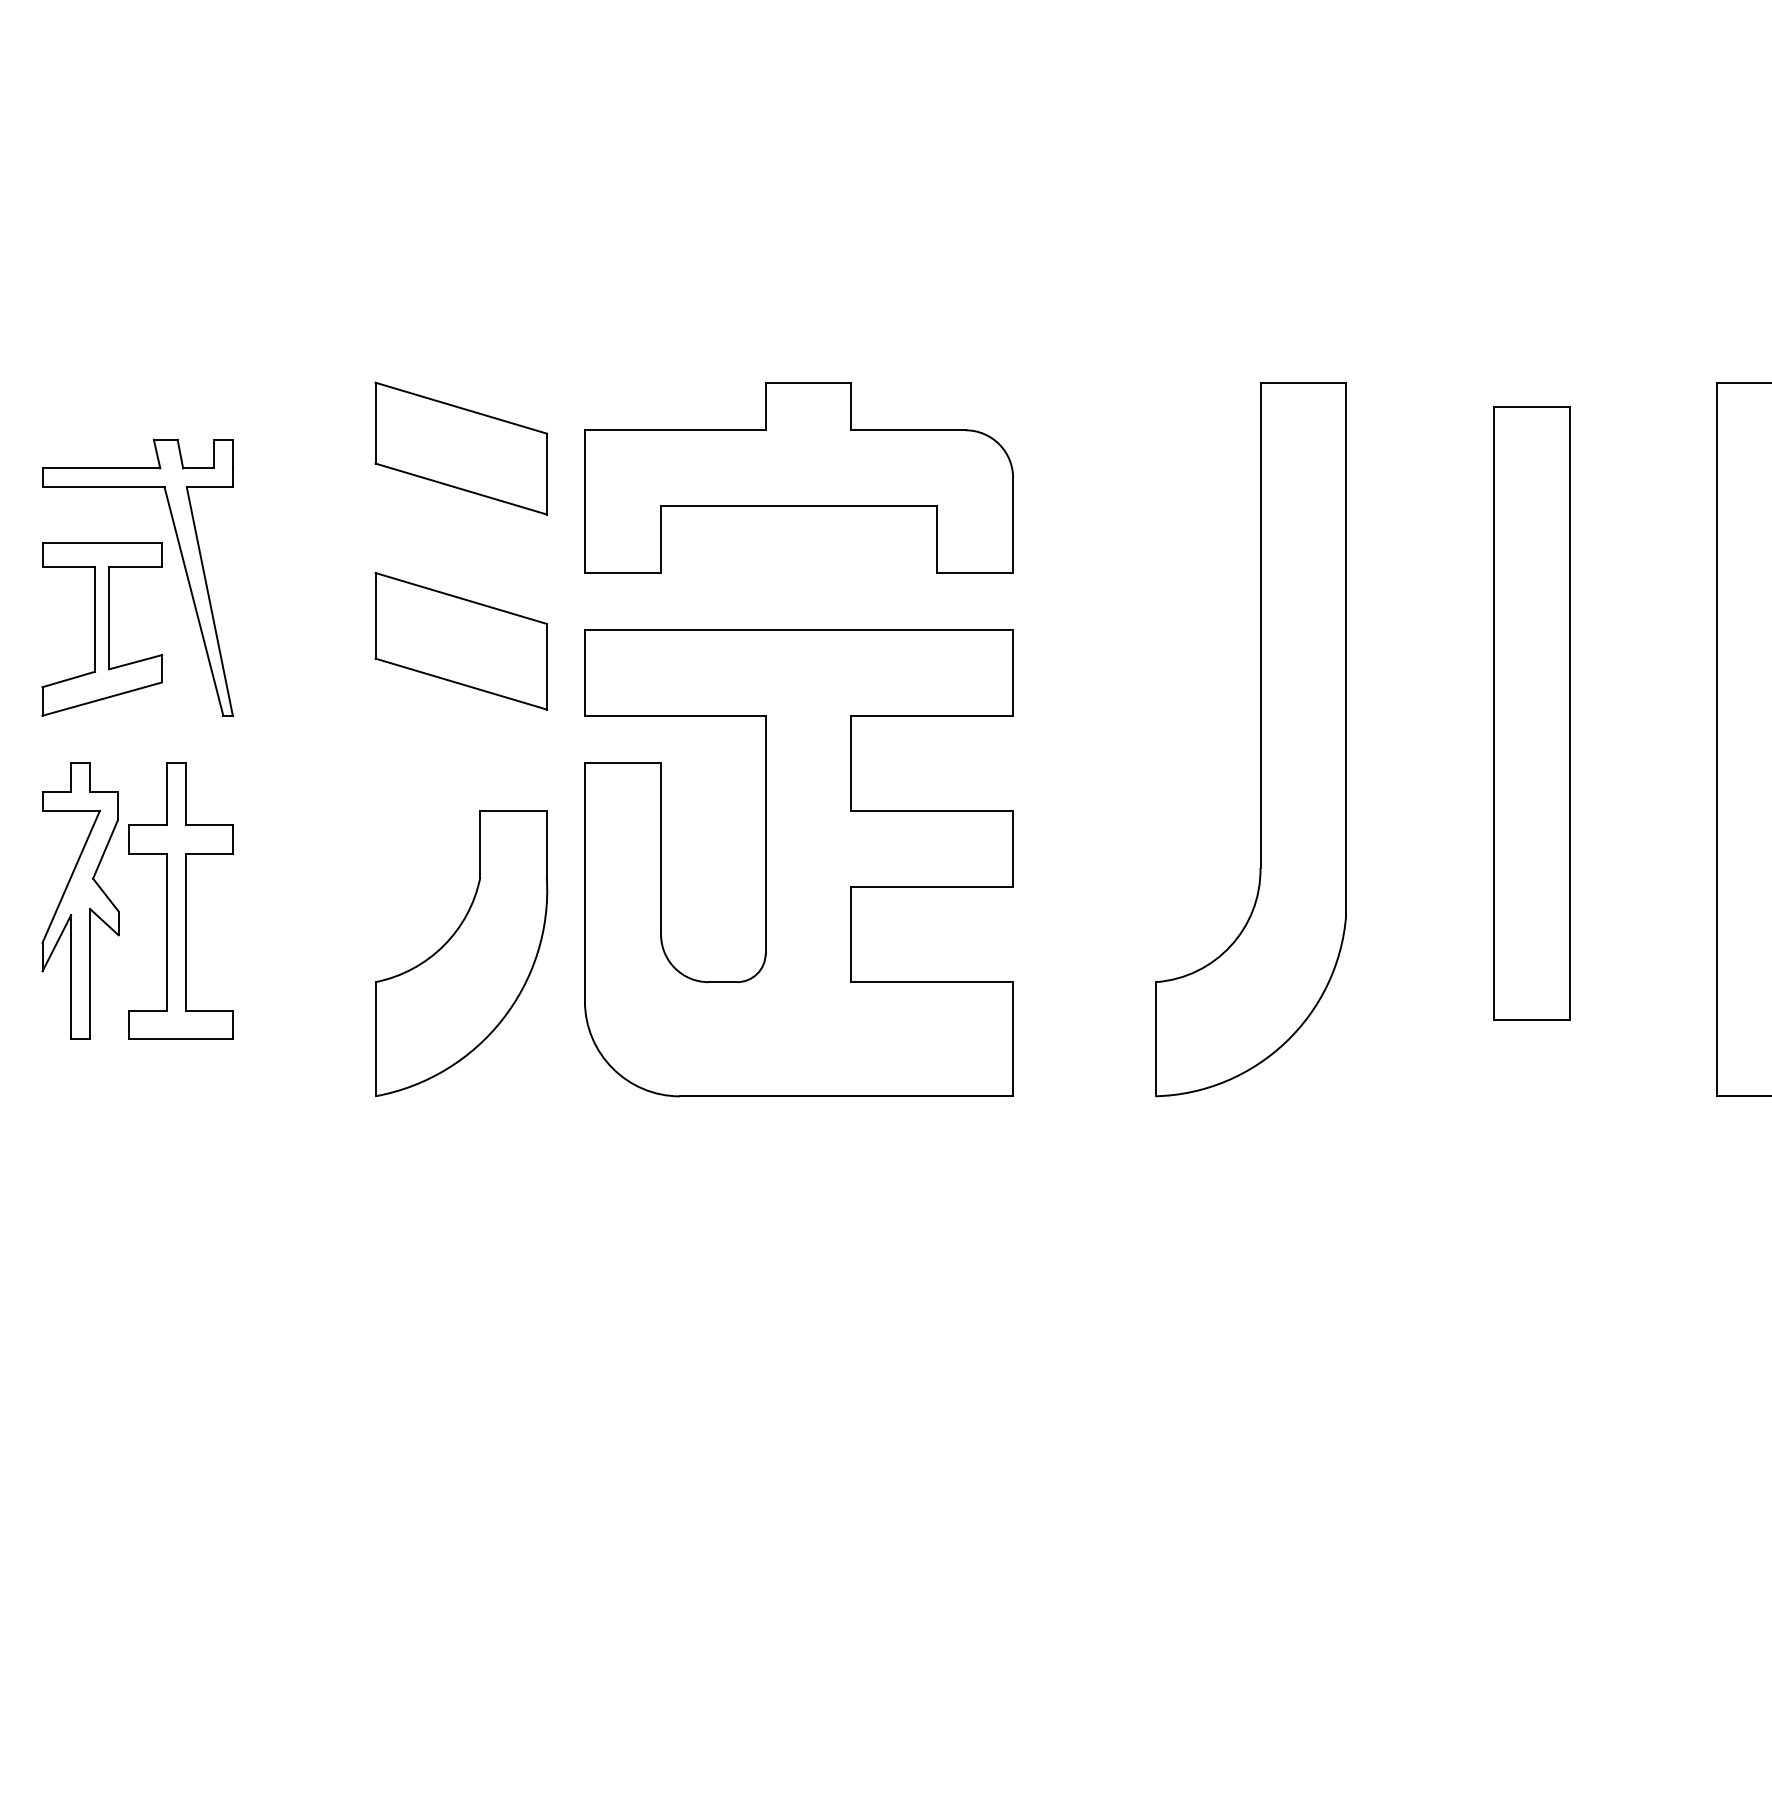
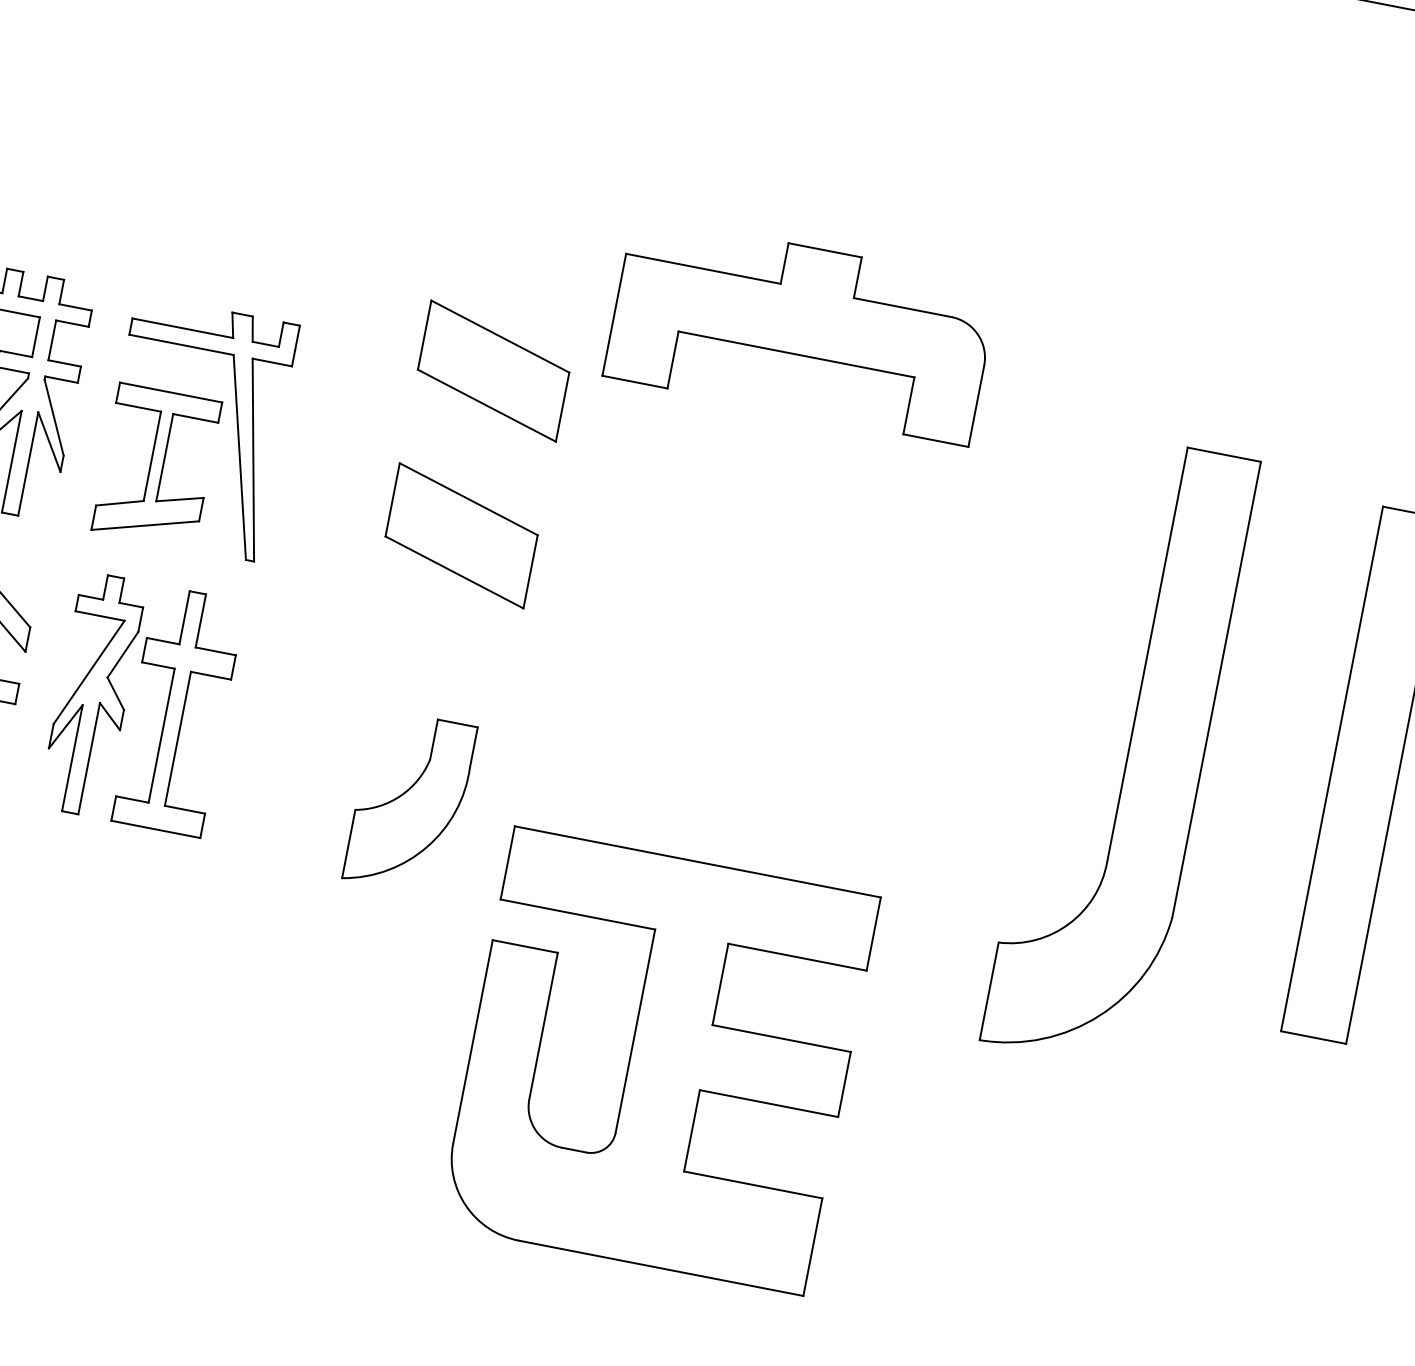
part: (798, 477) -> (800, 329), moved
part: (798, 863) -> (658, 1061), moved
part: (461, 953) -> (409, 802), size x0.7

